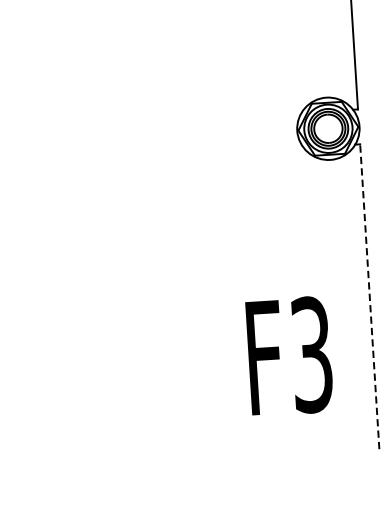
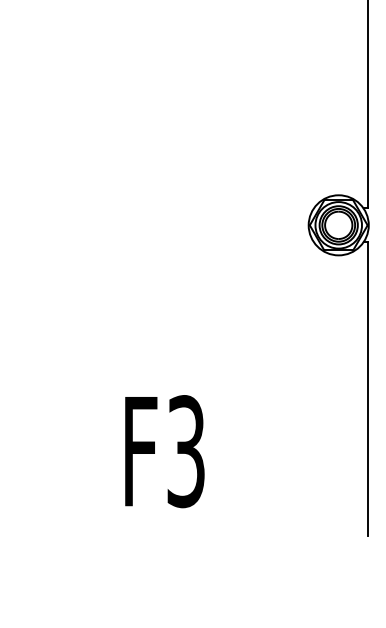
line: (369, 295) -> (368, 388), dashed -> solid
text: (289, 356) -> (164, 451), moved

